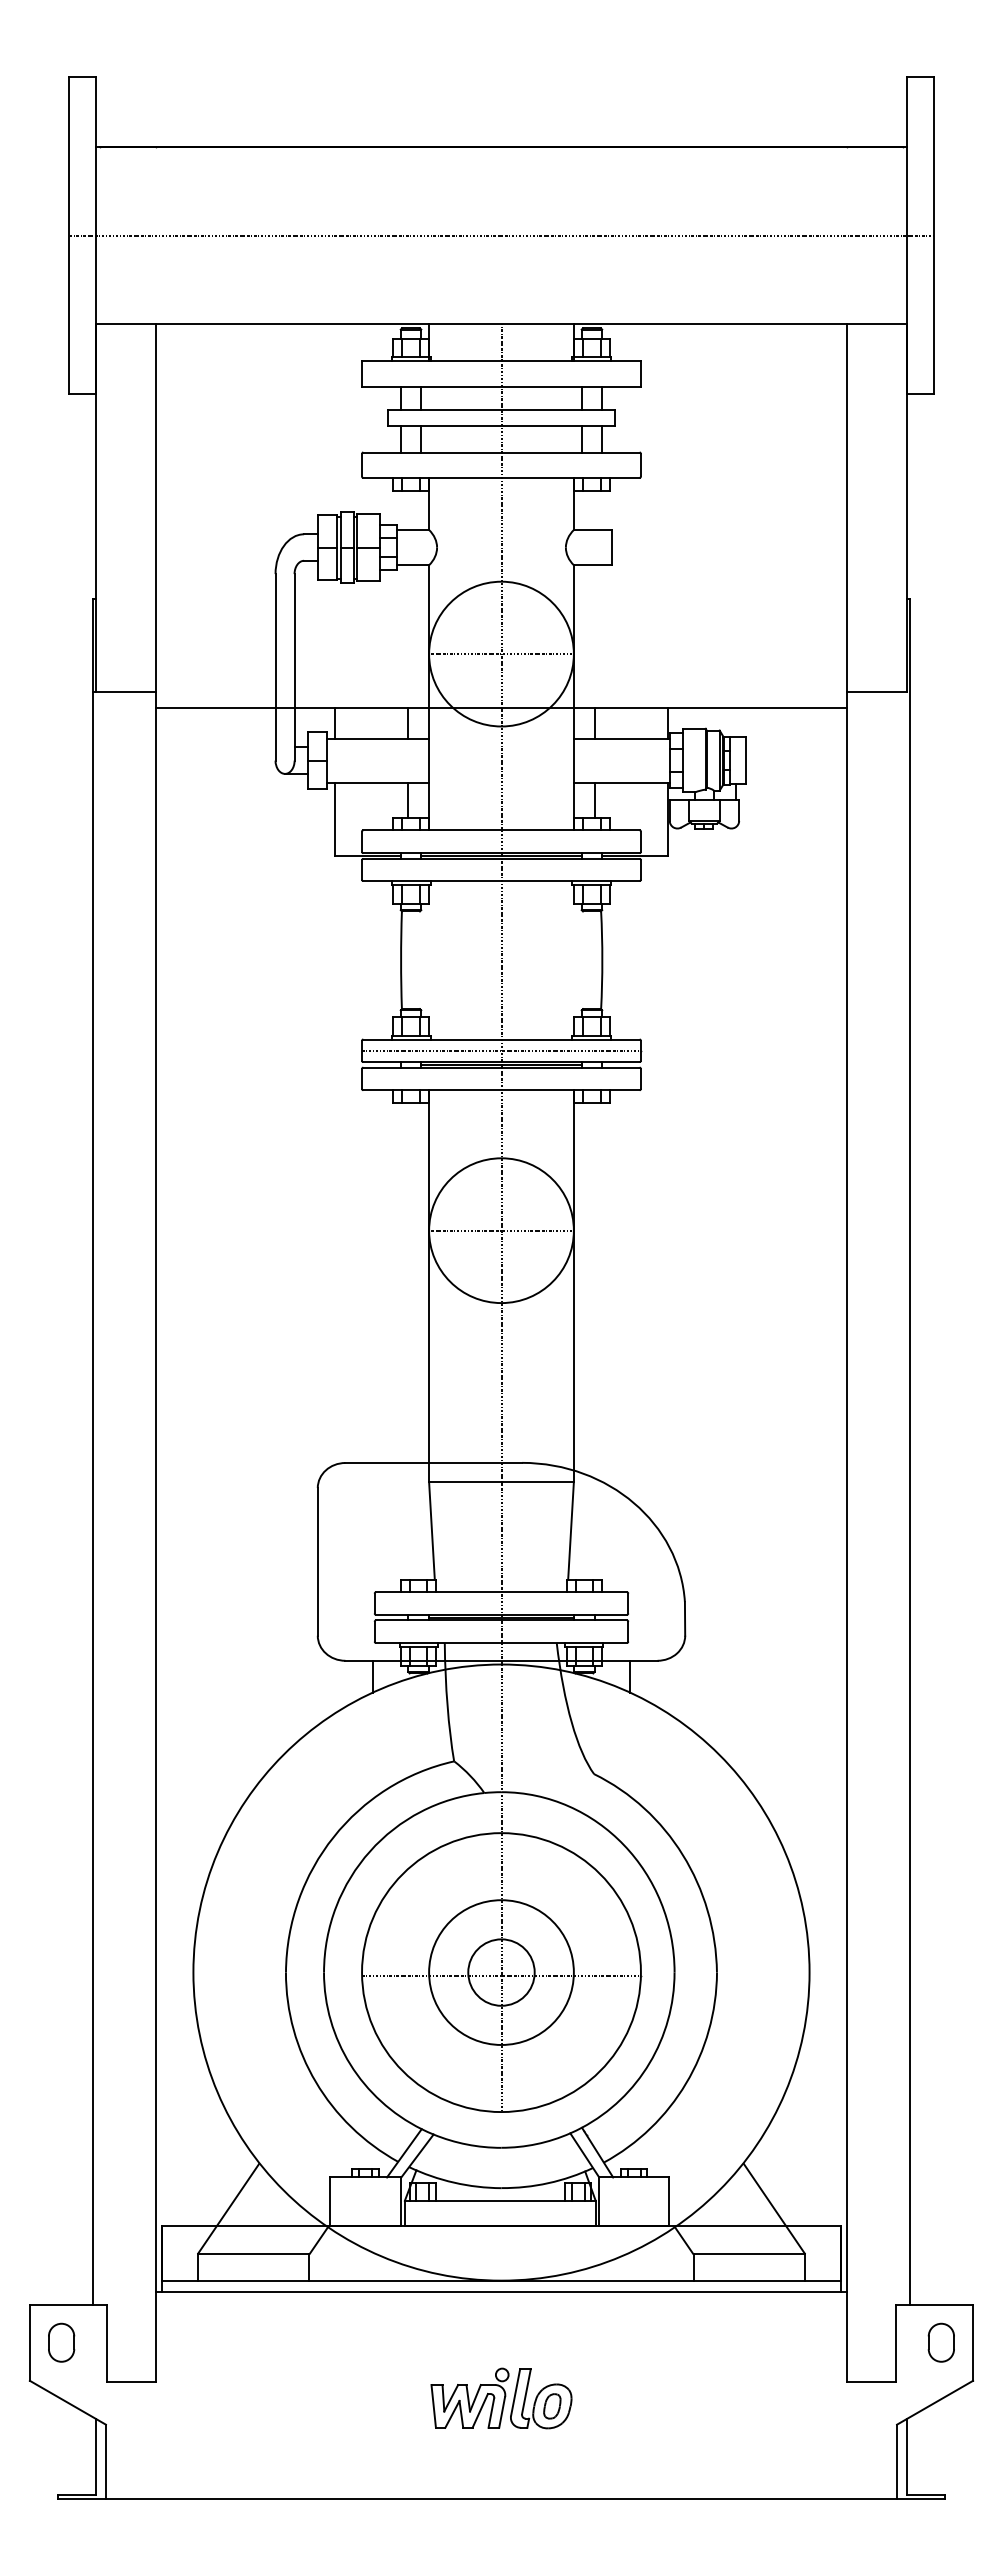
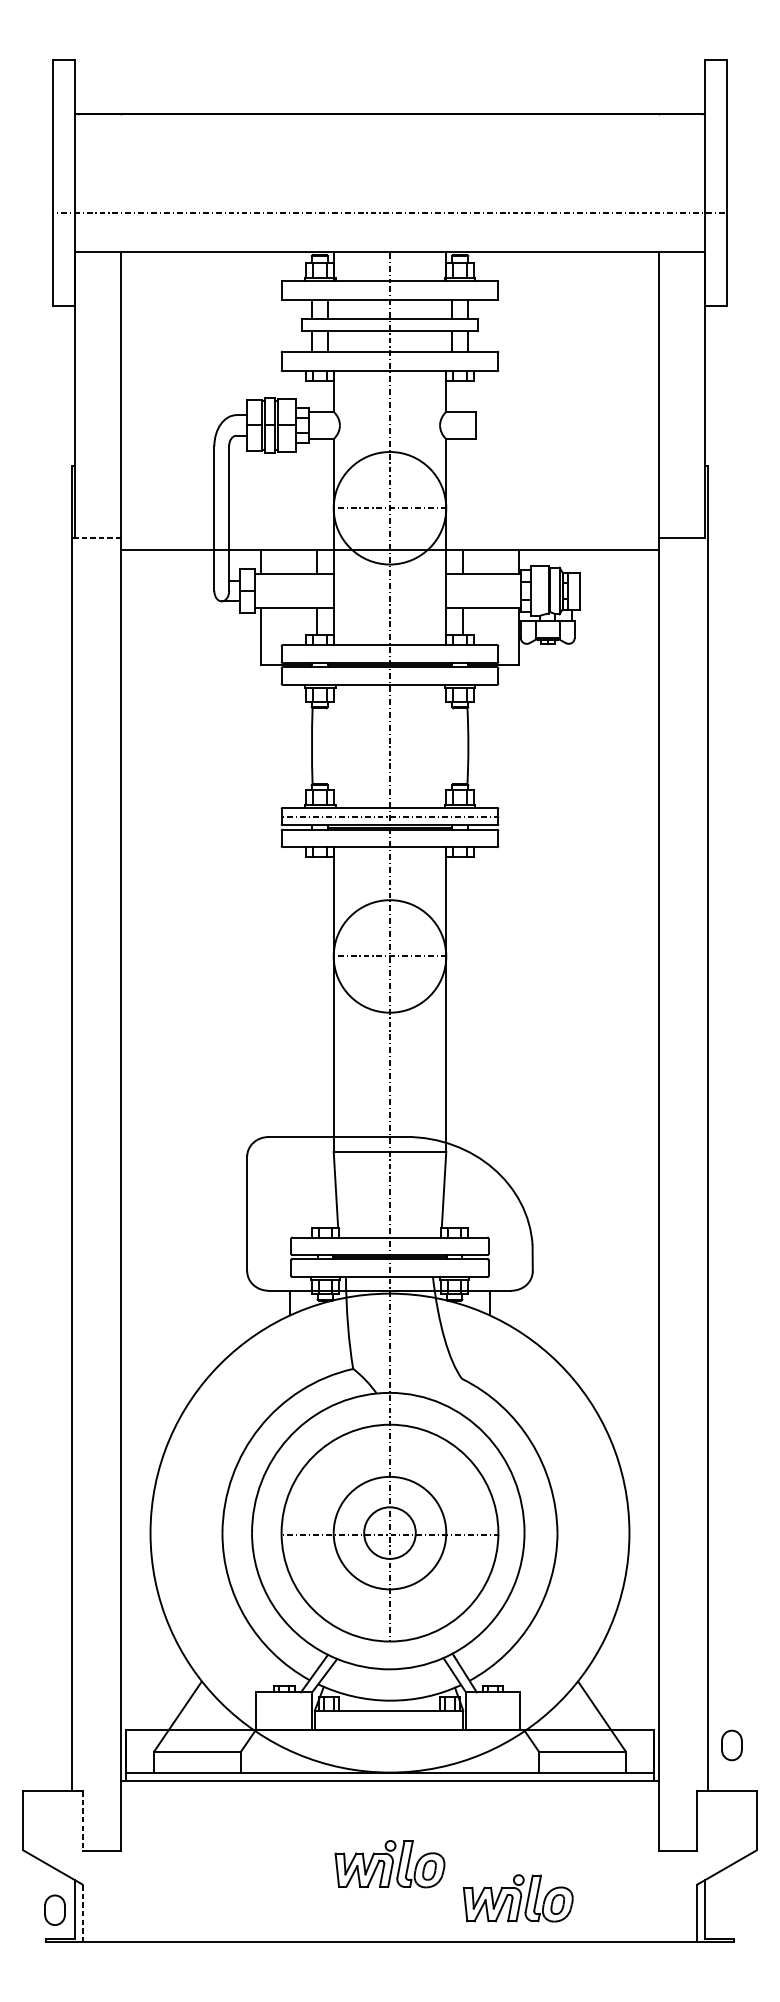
line: (501, 235) -> (390, 213), moved
line: (124, 691) -> (96, 537), solid -> dashed
part: (61, 2342) -> (54, 1910), moved
part: (940, 2342) -> (731, 1745), moved
line: (106, 2343) -> (82, 1821), solid -> dashed
part: (666, 2442) -> (518, 1898), added
line: (105, 2461) -> (82, 1913), solid -> dashed

